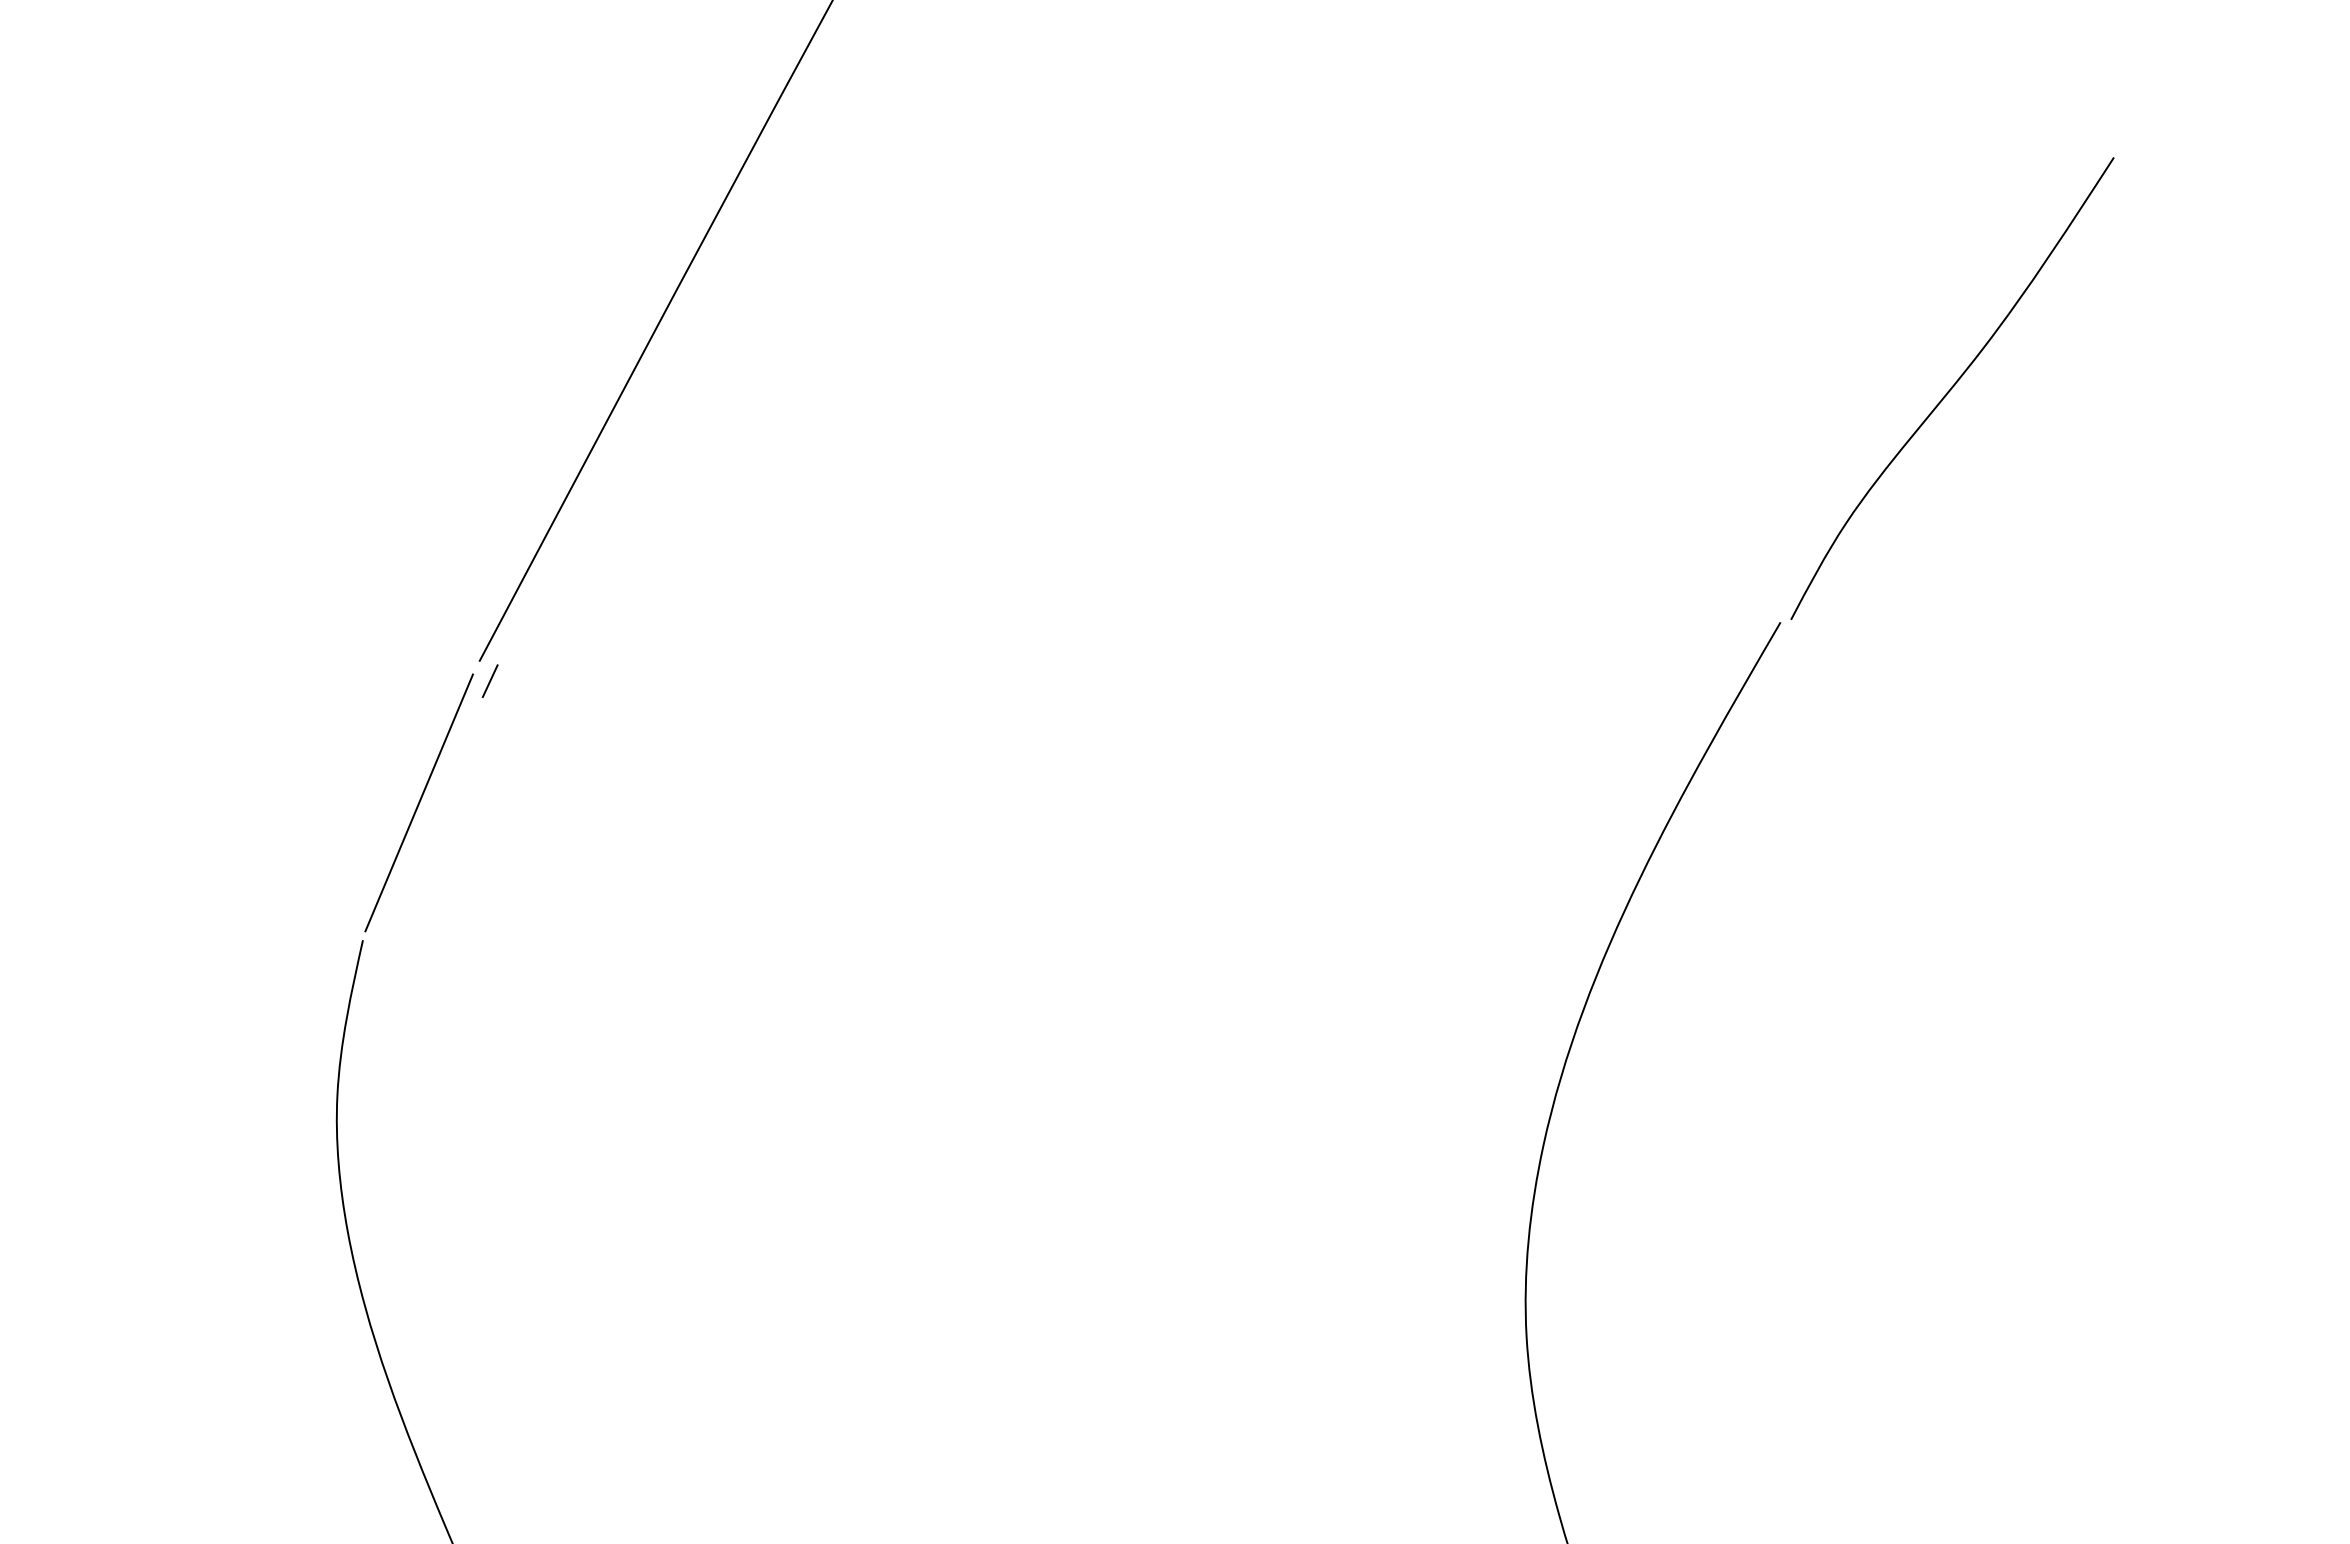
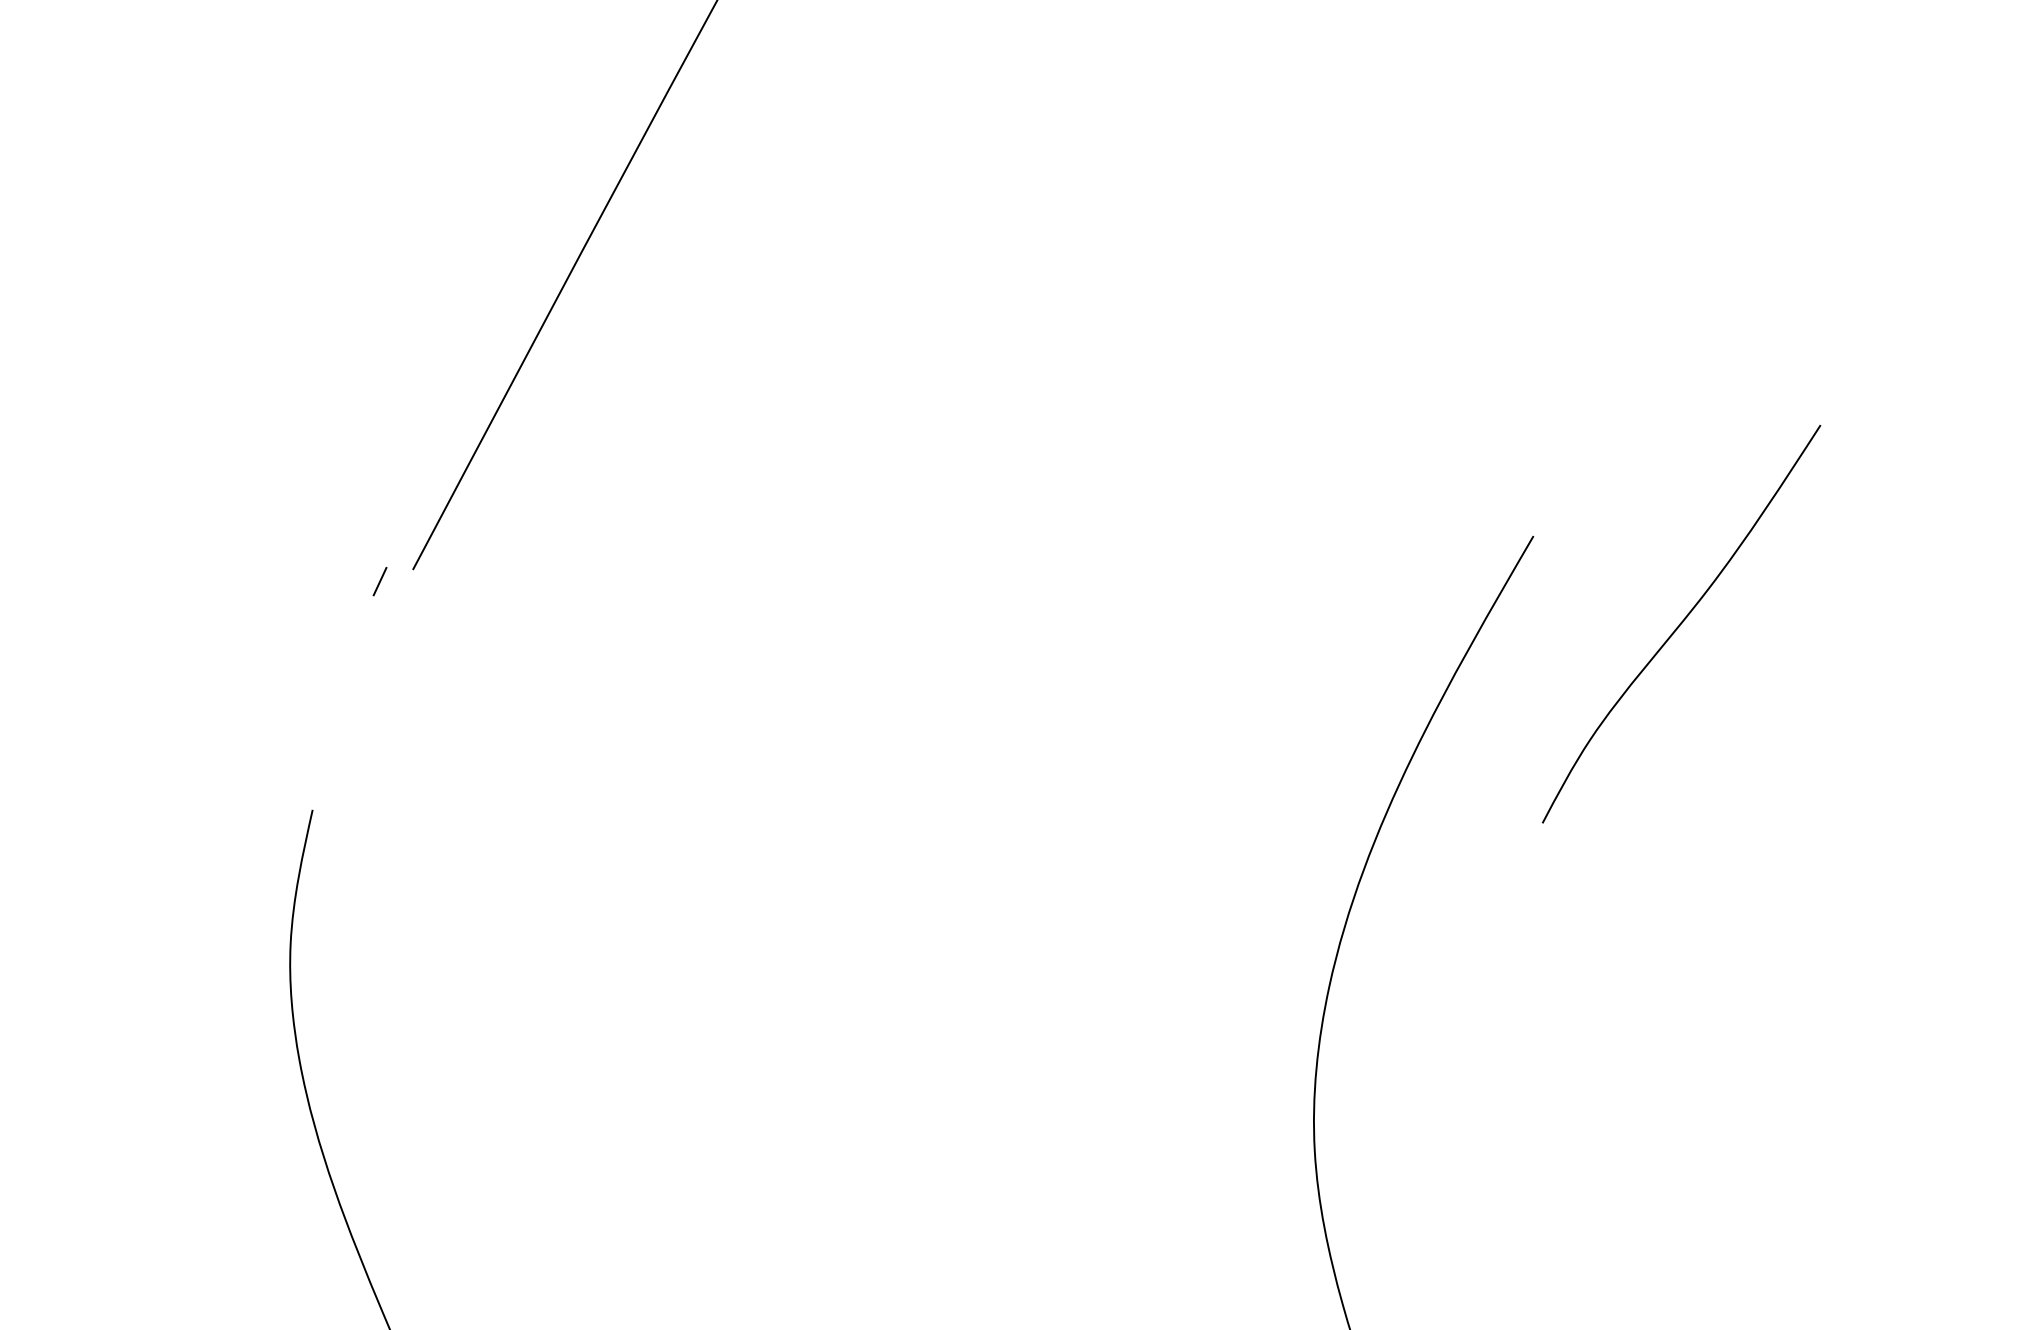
curve: (1952, 388) -> (1681, 624), moved
line: (489, 680) -> (379, 581), moved
line: (418, 802) -> (360, 691), removed

